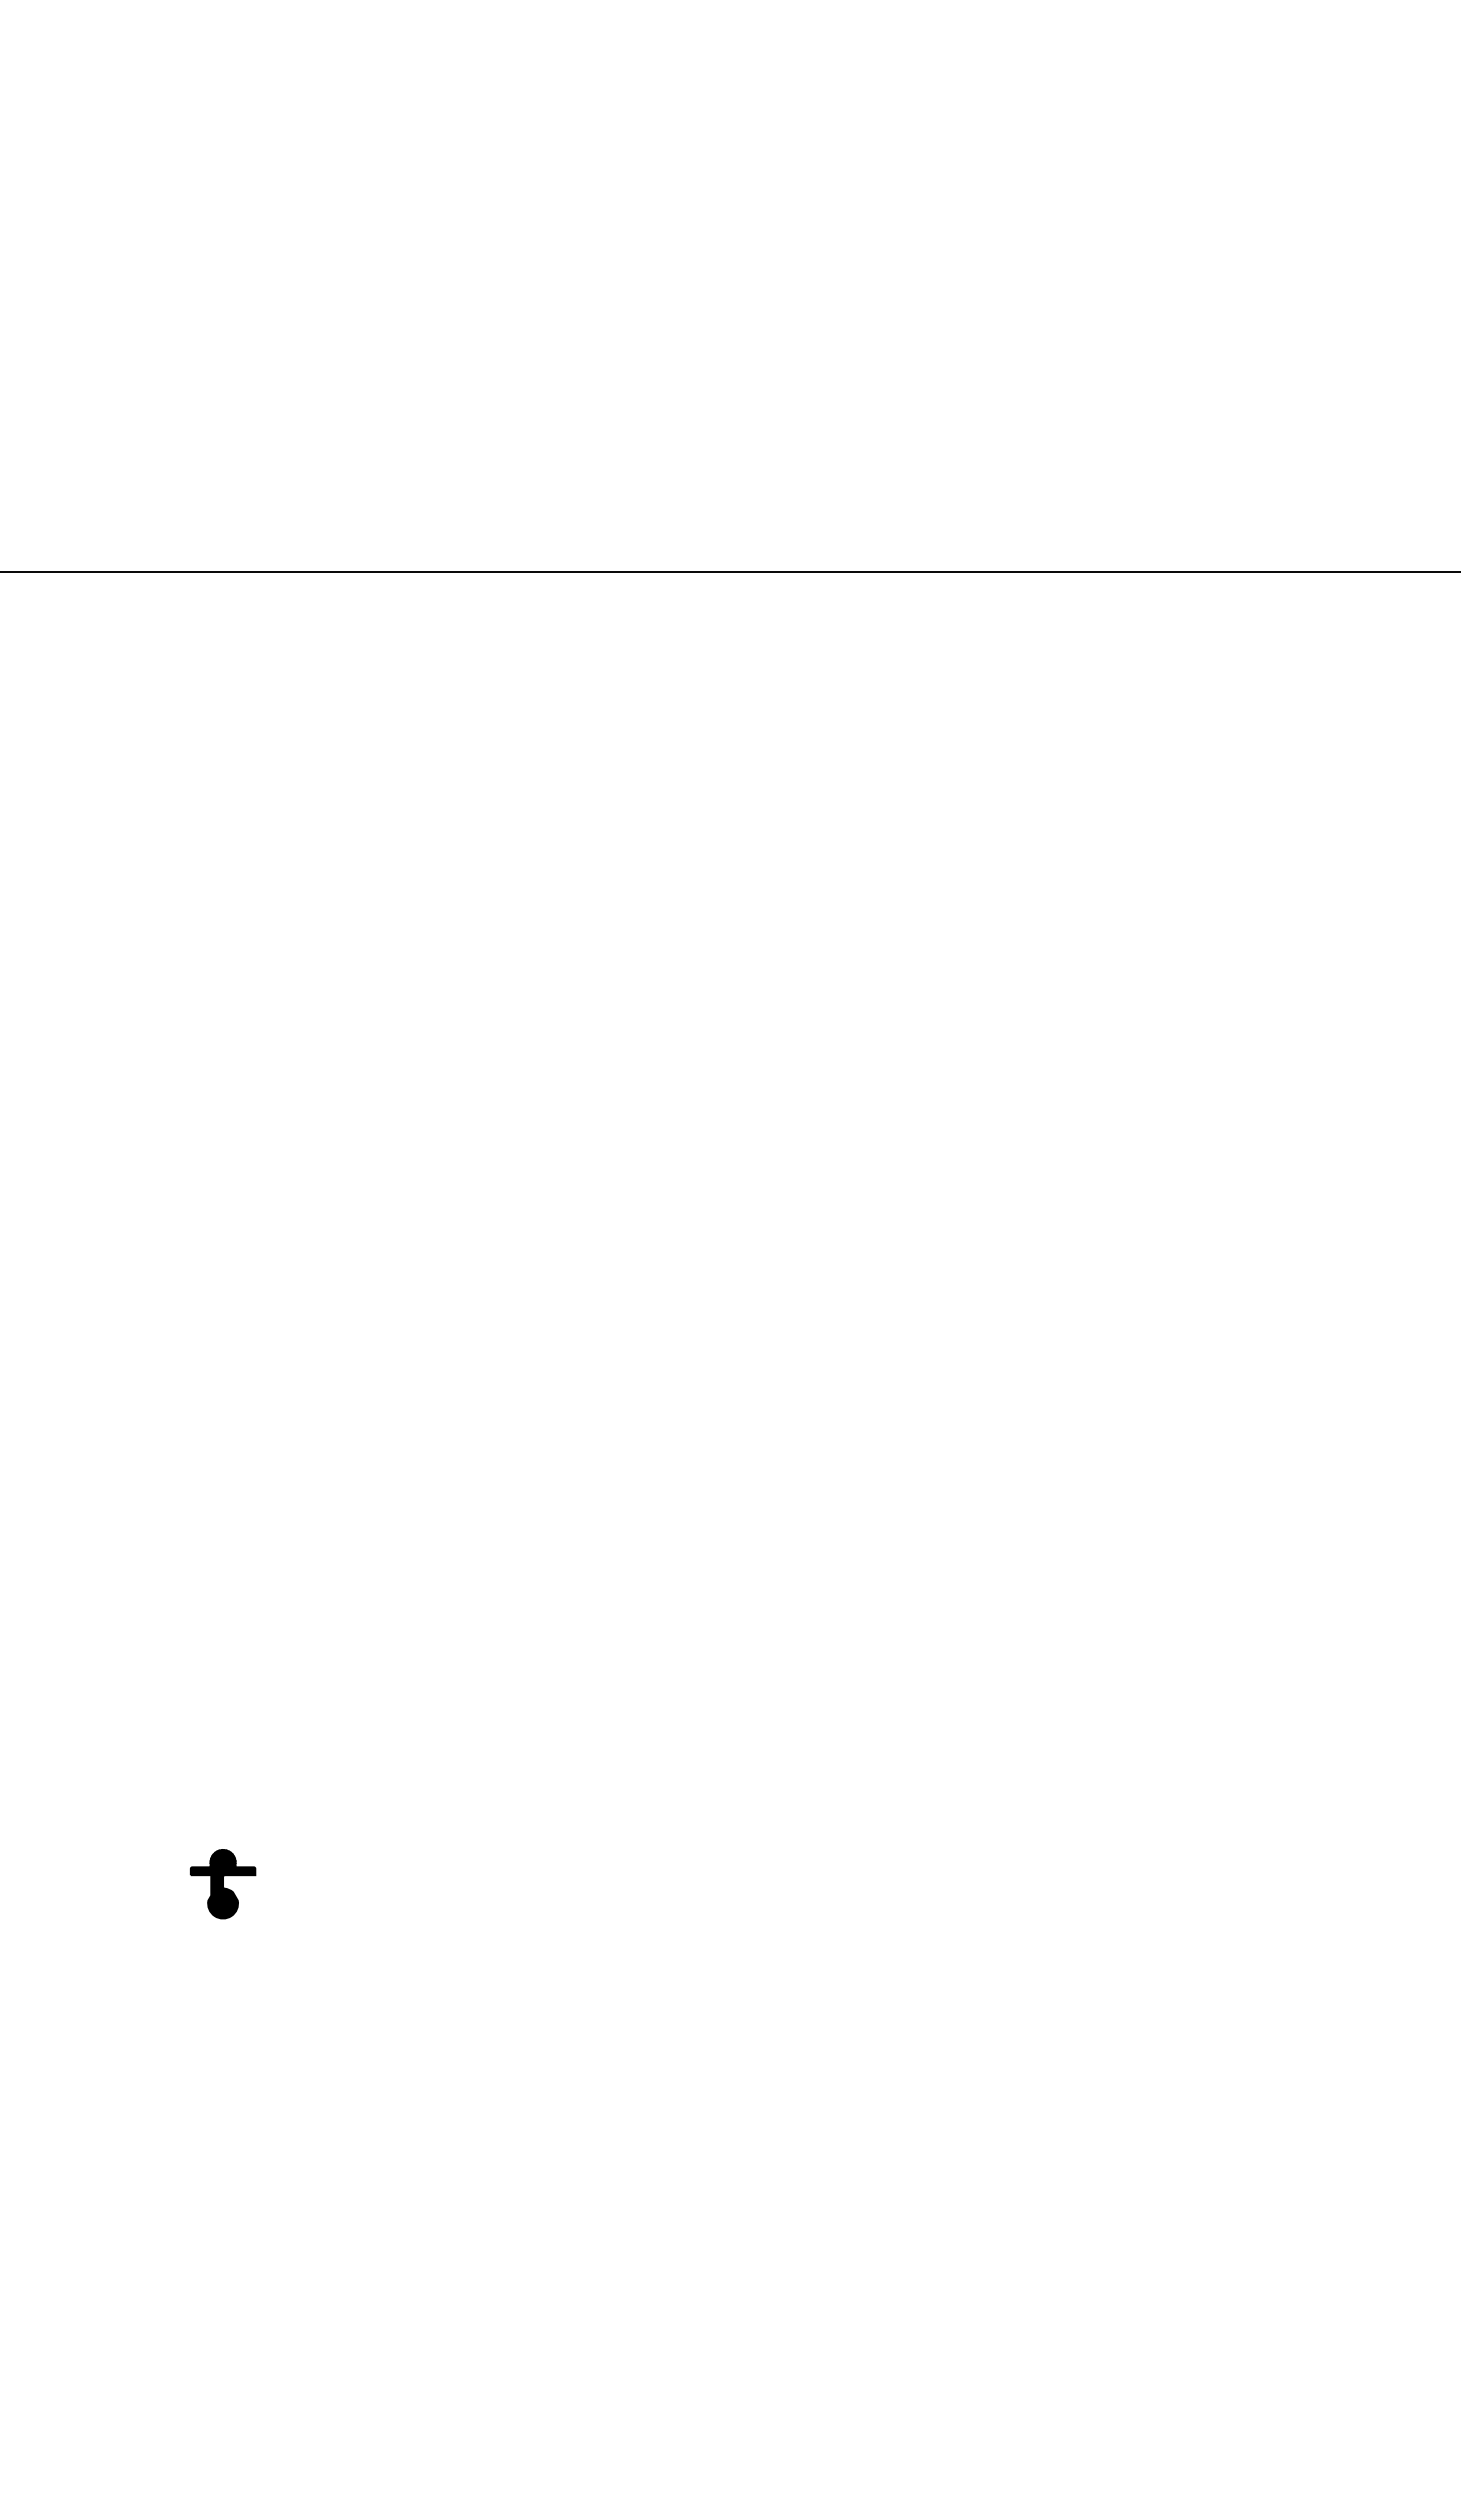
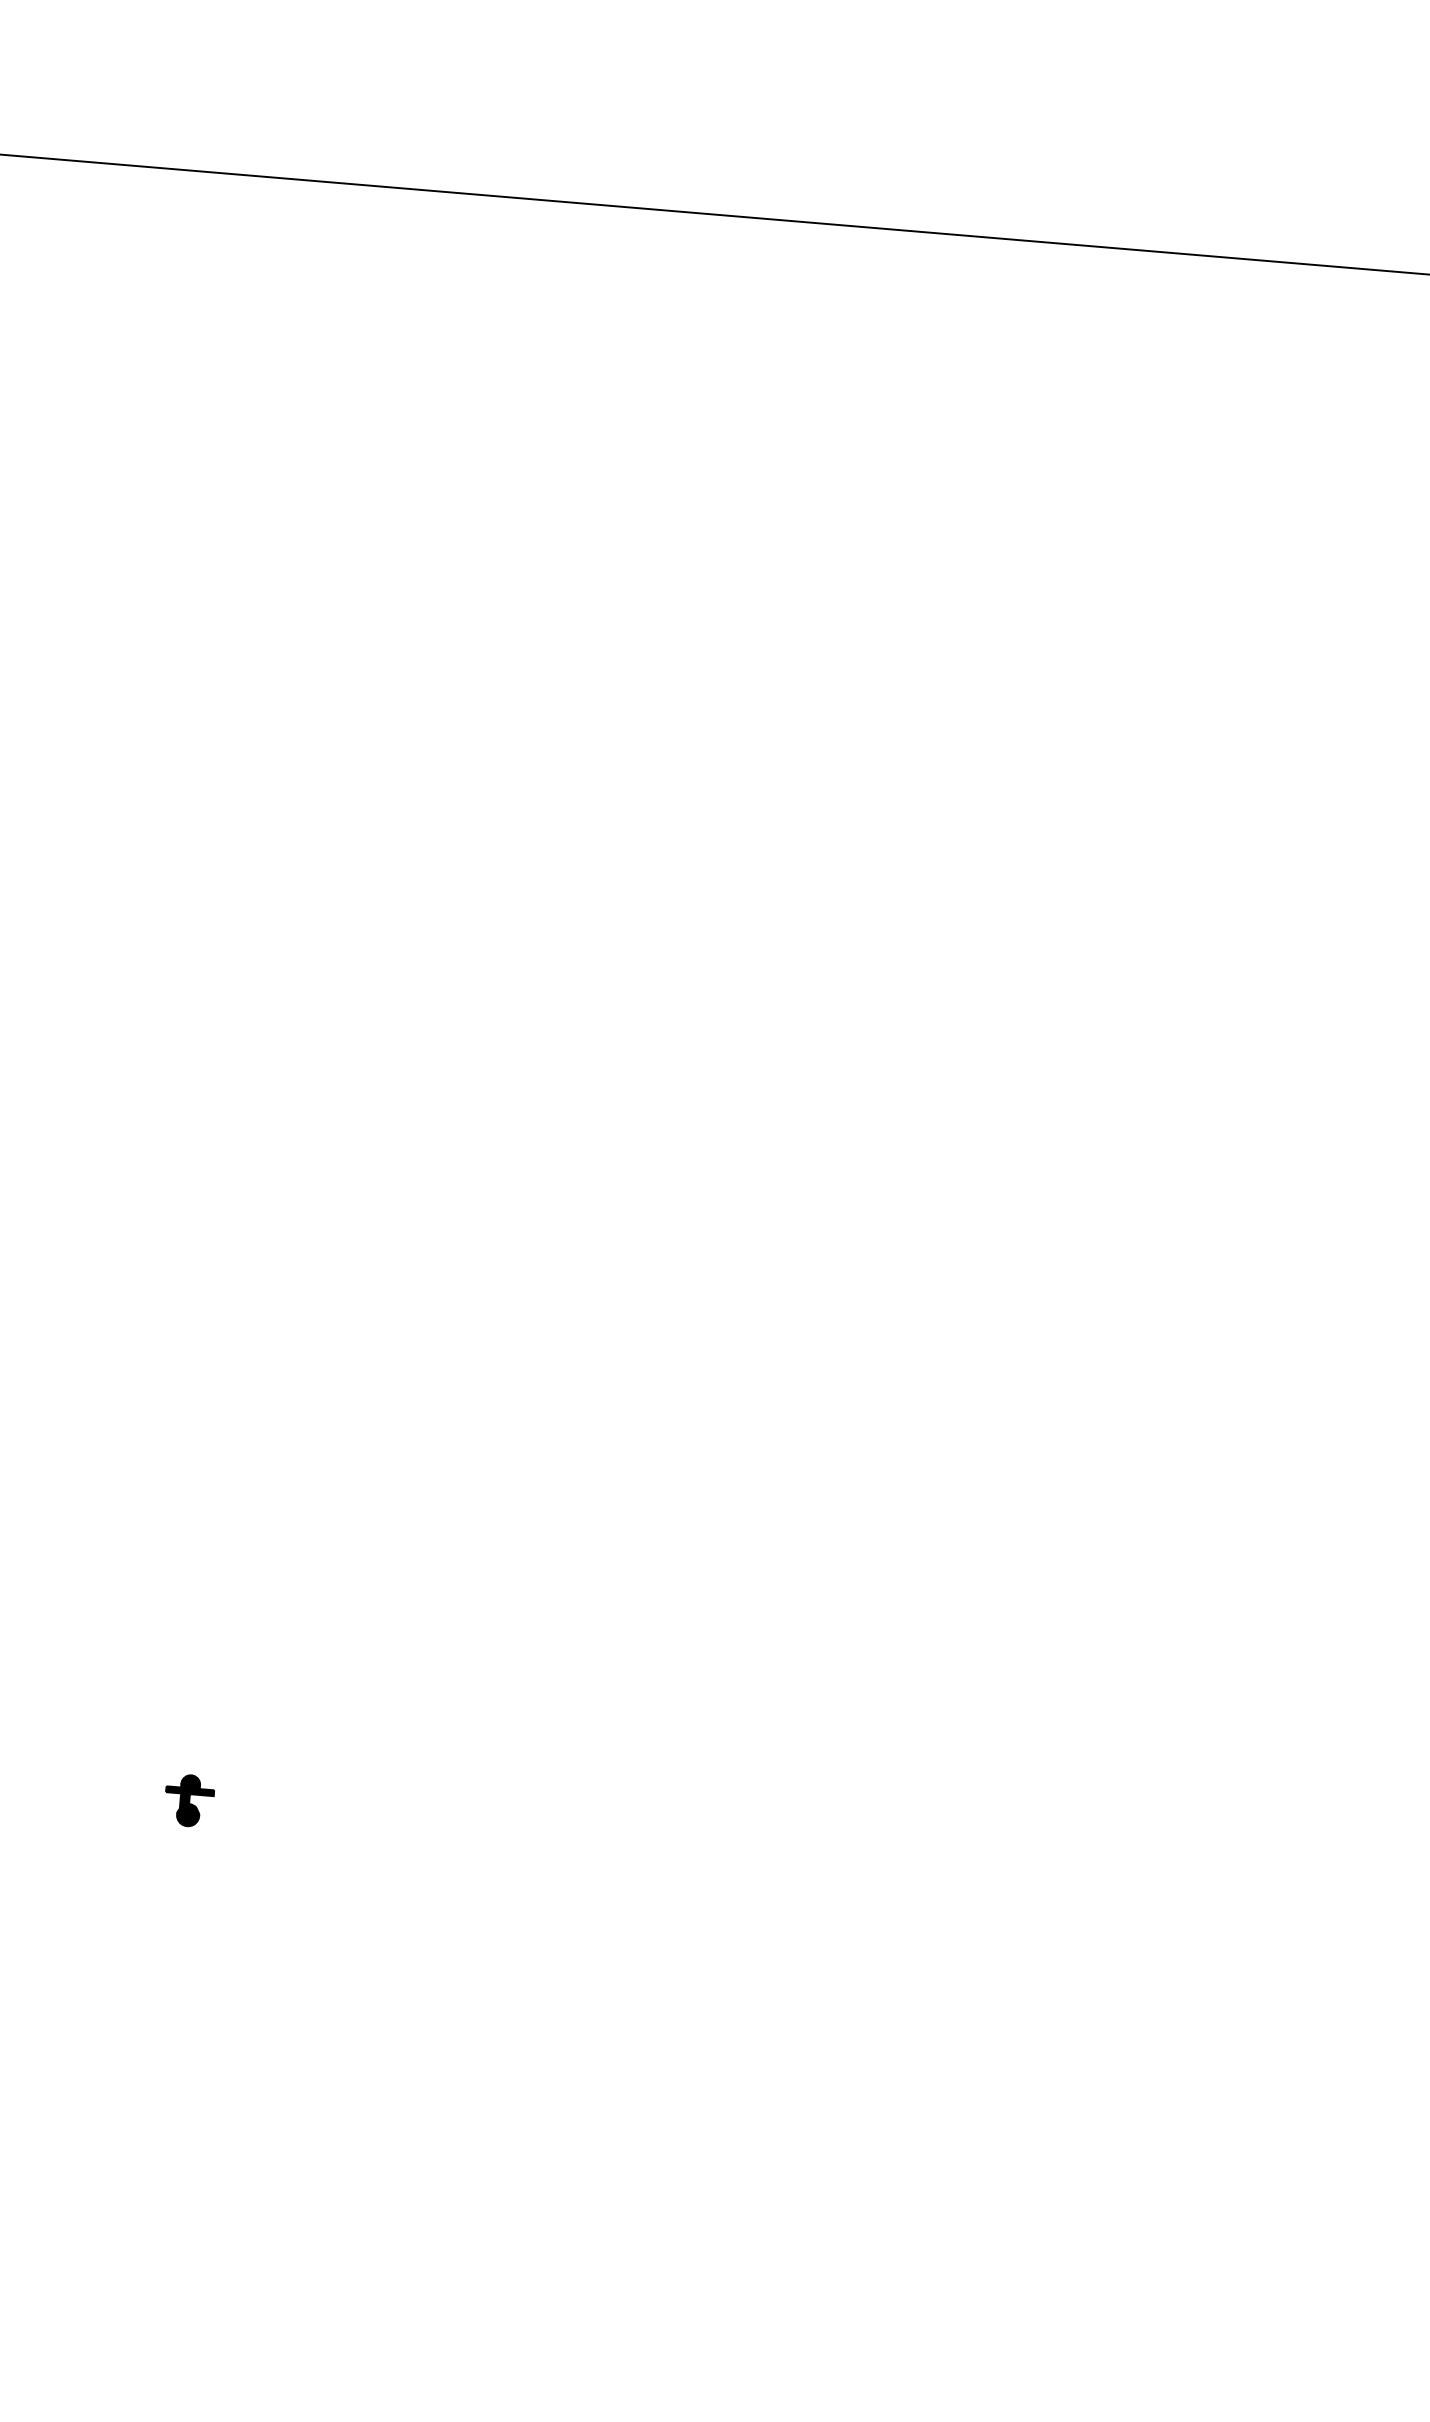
part: (223, 1884) -> (189, 1801), size x0.6

